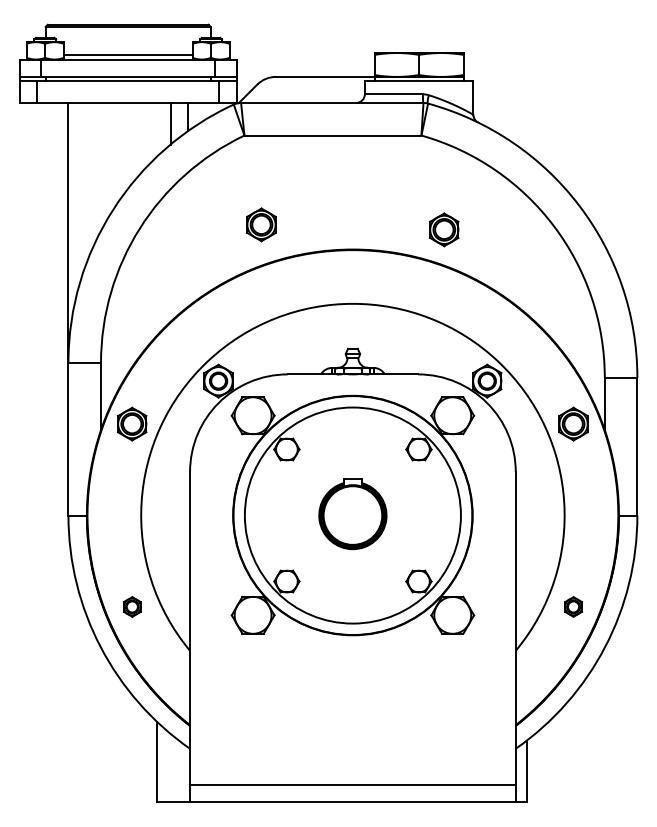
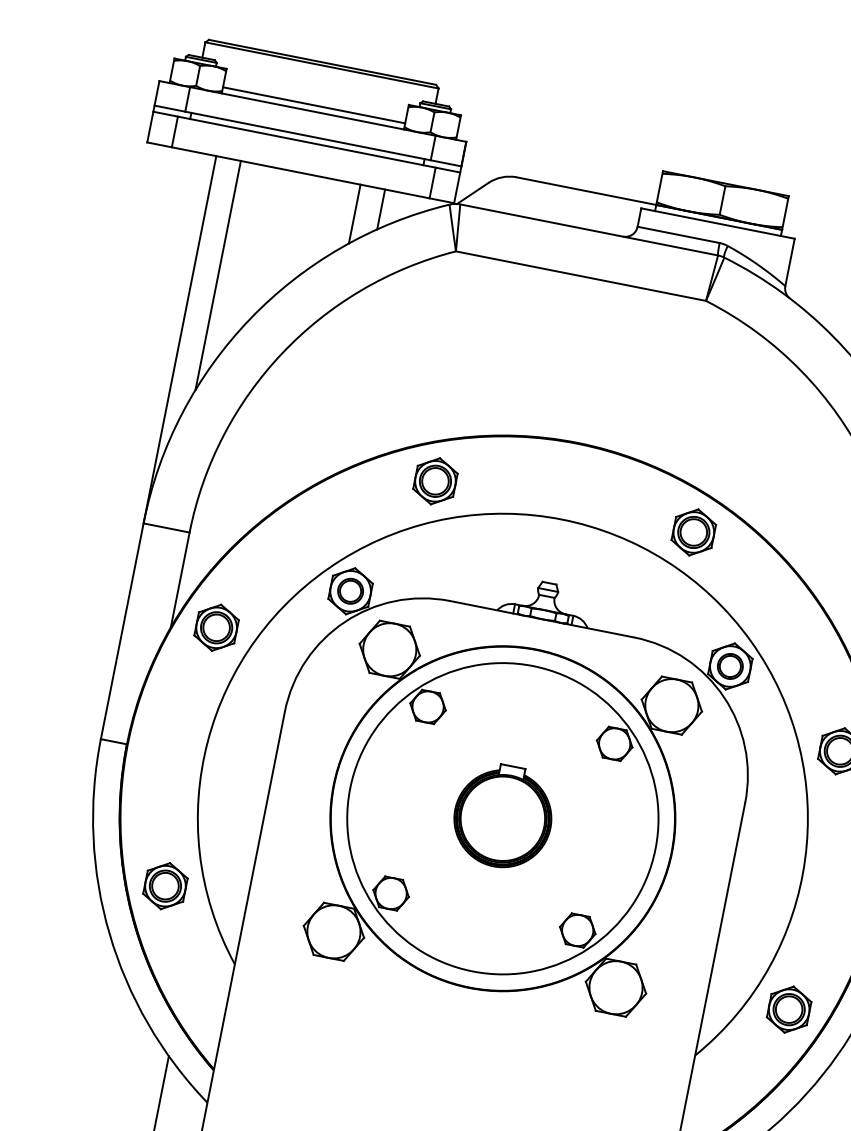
line: (85, 183) -> (217, 274), added
part: (261, 224) -> (435, 480), moved
part: (444, 229) -> (694, 531), moved
part: (132, 606) -> (165, 885), size x1.67
part: (573, 606) -> (789, 1008), size x1.67

